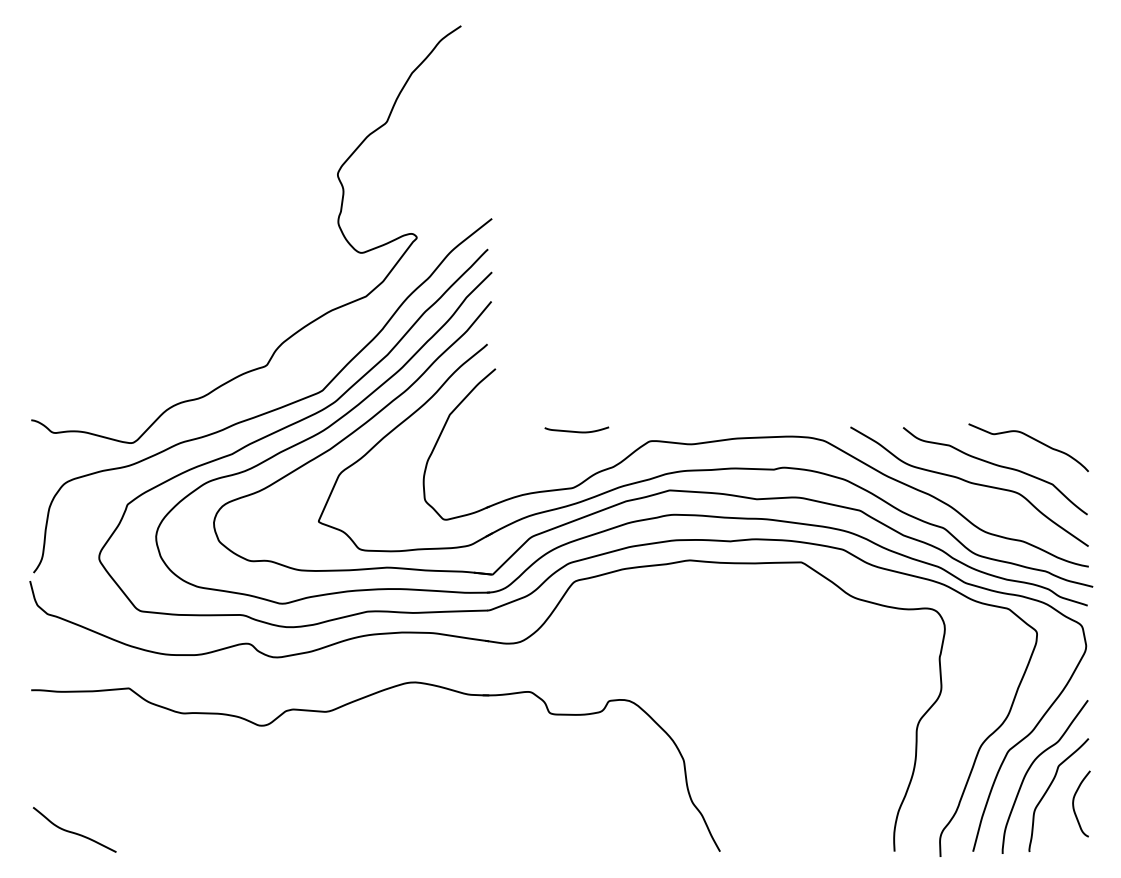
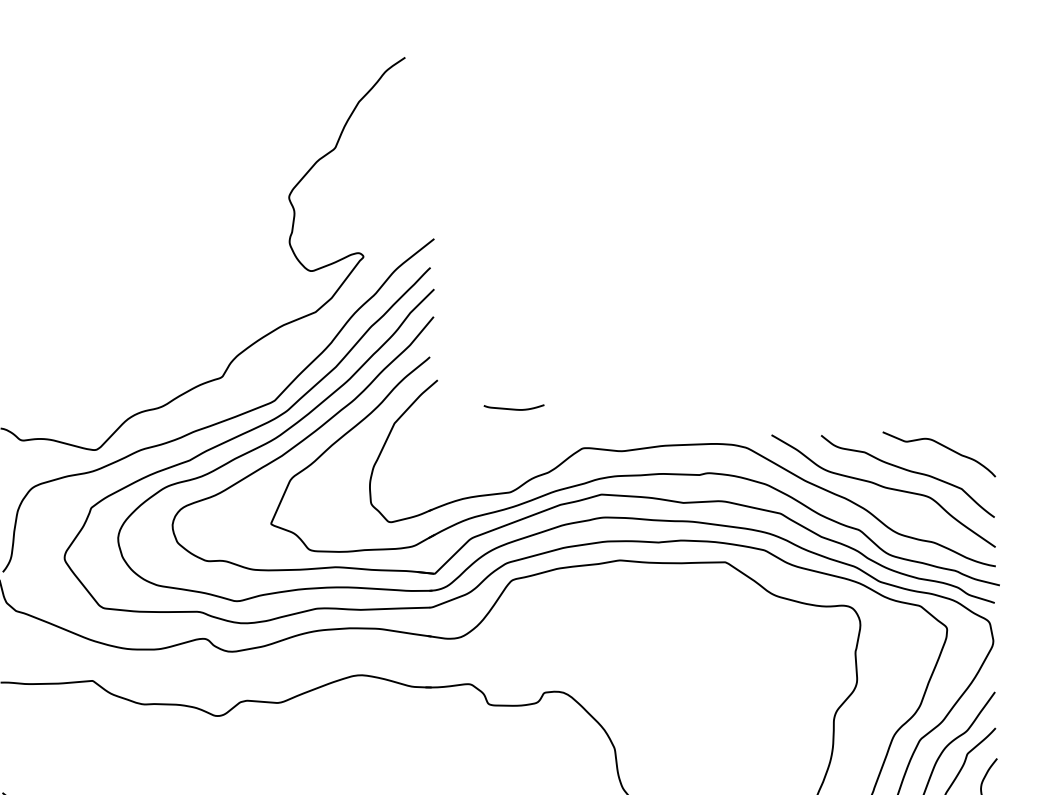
curve: (576, 431) -> (513, 409), moved

